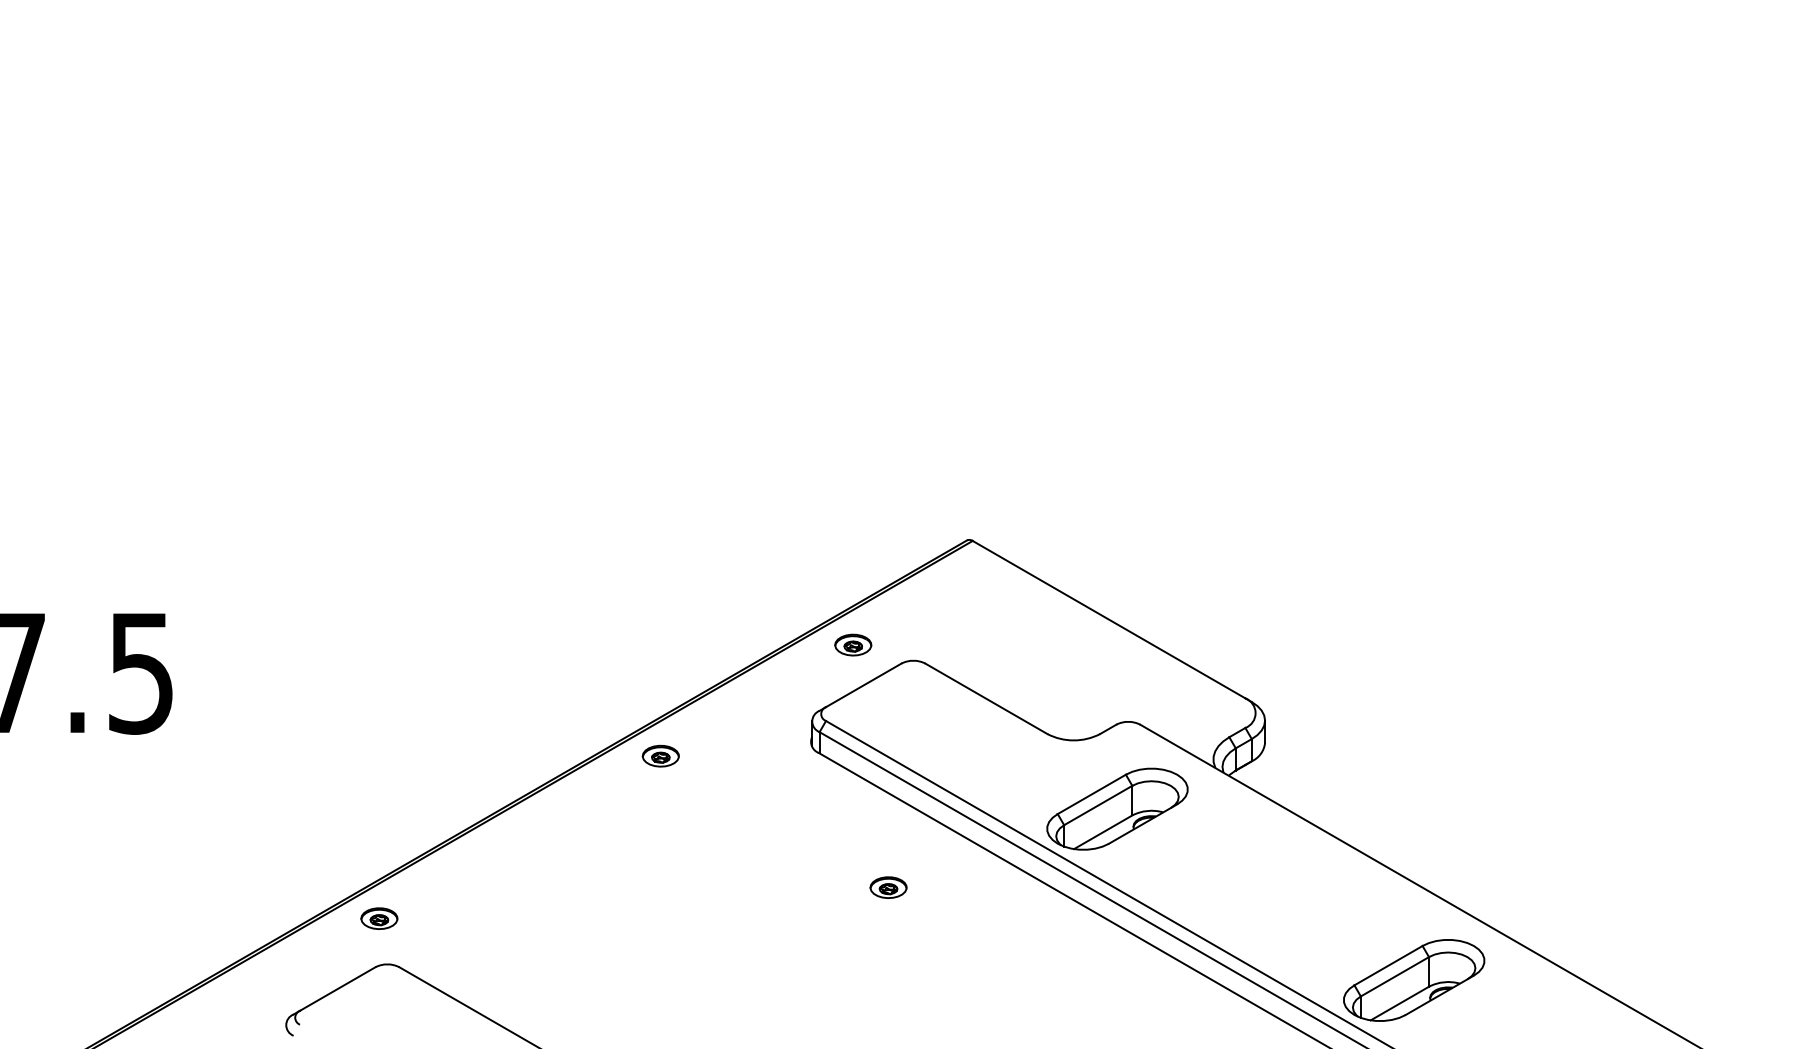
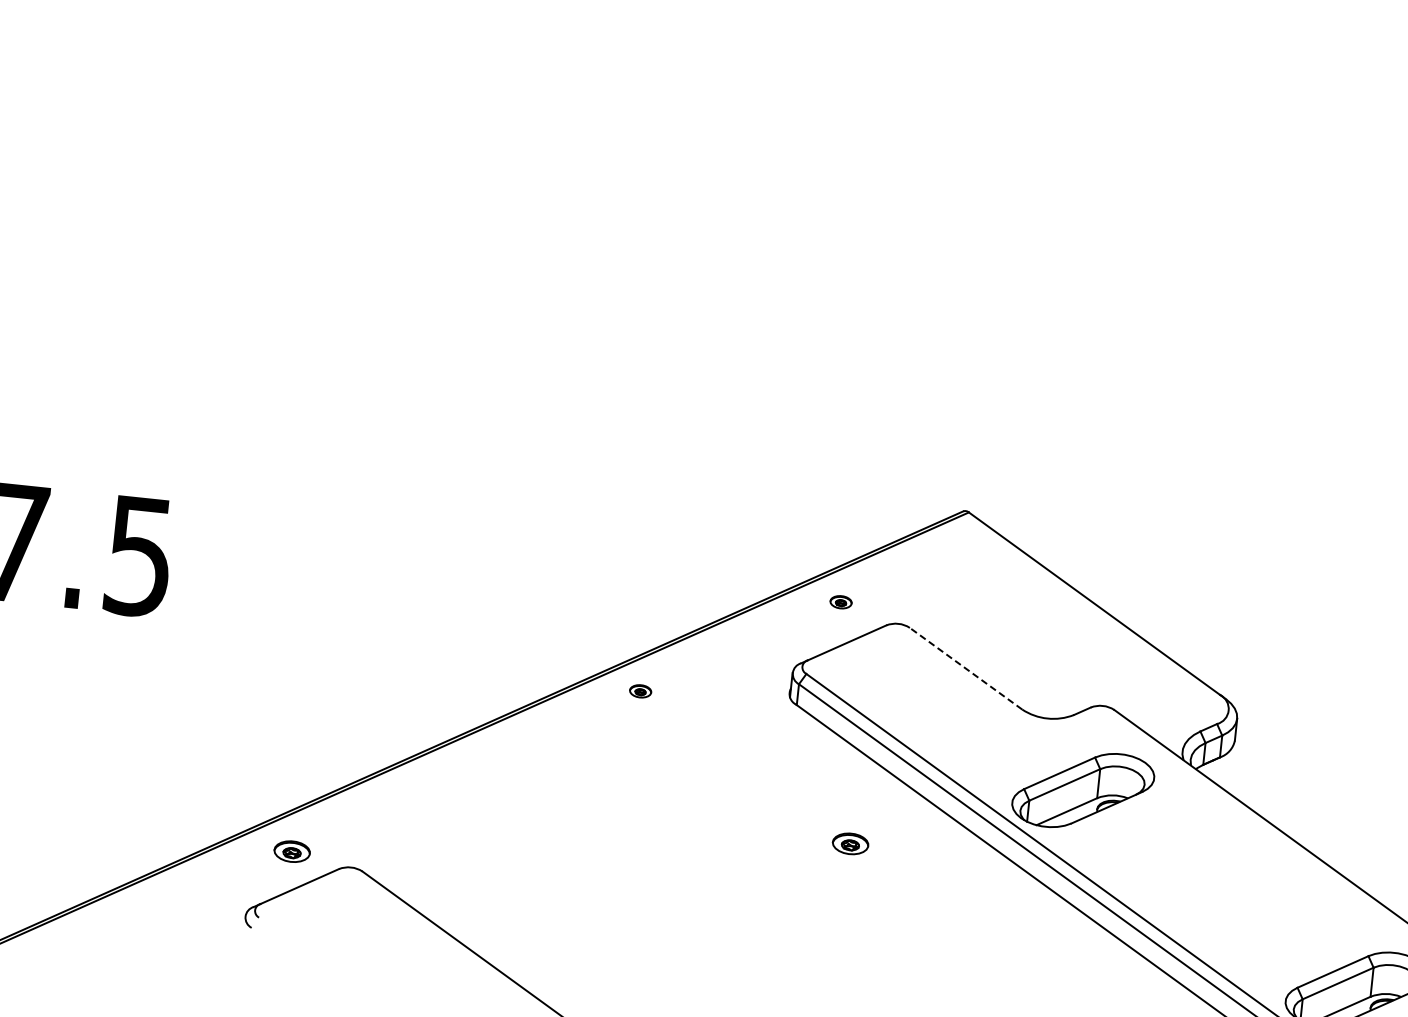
part: (853, 644) -> (841, 601), size x0.6
line: (985, 698) -> (965, 668), solid -> dashed
part: (660, 755) -> (640, 690), size x0.6
part: (379, 918) -> (292, 851), moved

